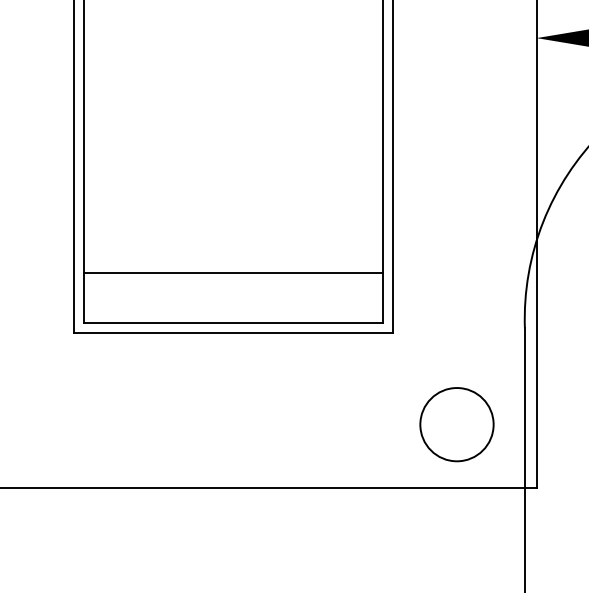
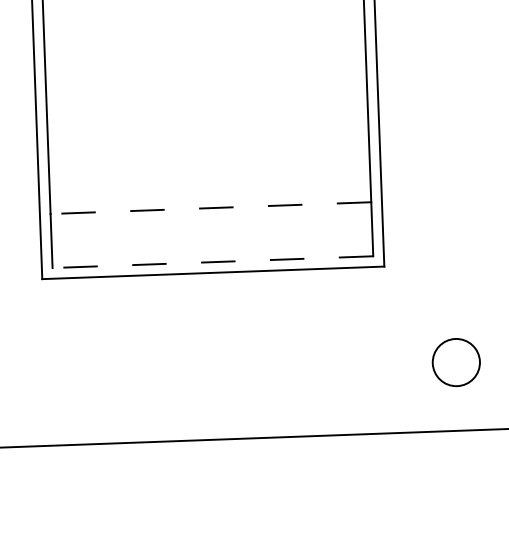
line: (233, 272) -> (210, 207), solid -> dashed
line: (233, 323) -> (212, 262), solid -> dashed
circle: (456, 424) -> (455, 362), size x0.6

